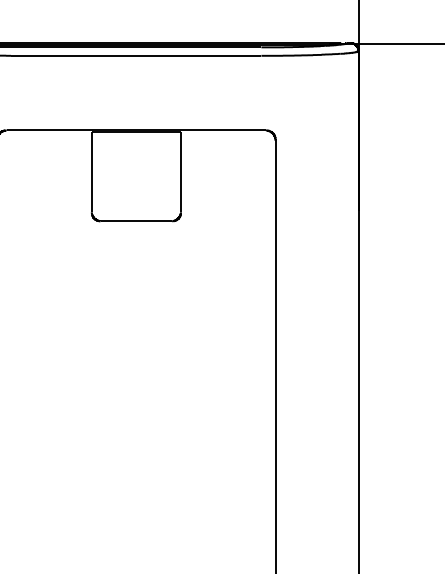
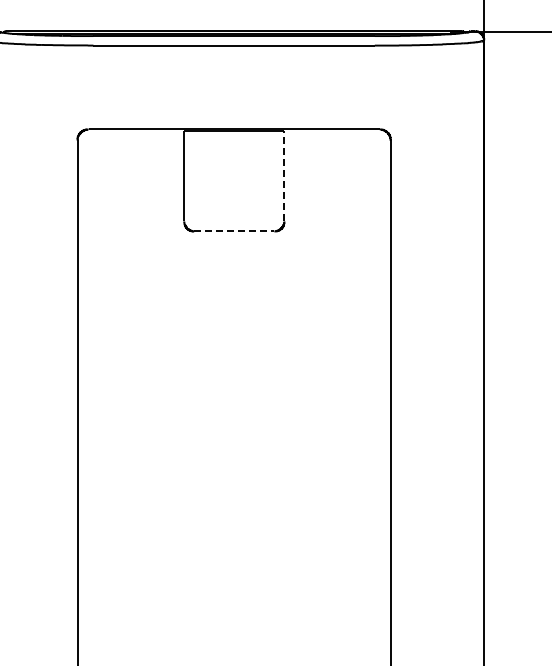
line: (181, 171) -> (284, 175), solid -> dashed
line: (136, 221) -> (234, 231), solid -> dashed

